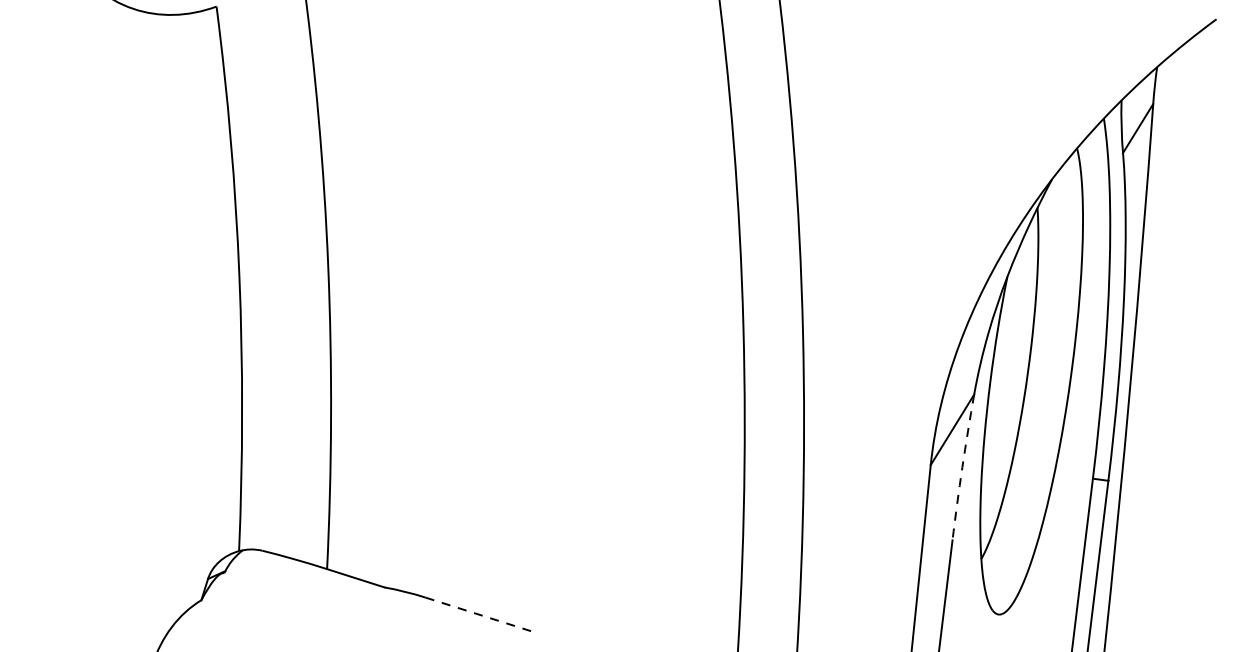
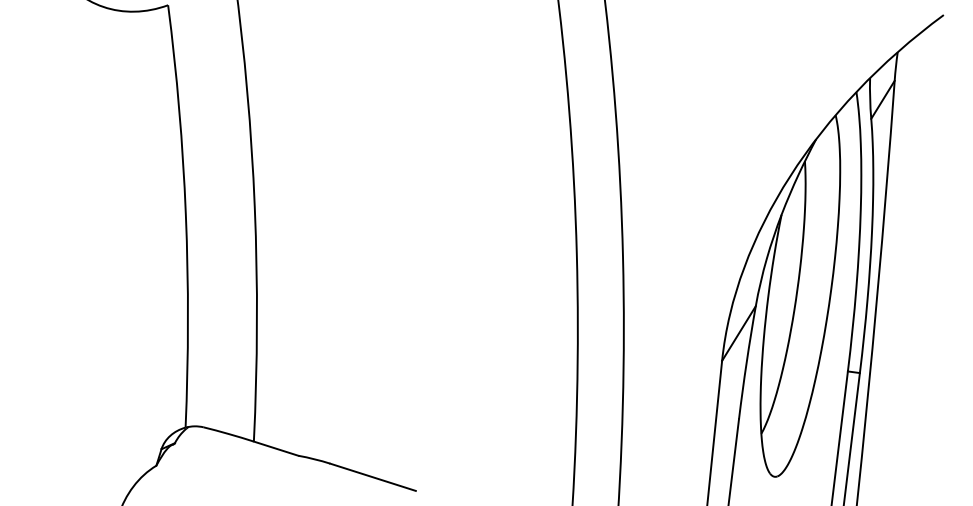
arc: (962, 467) -> (746, 362), dashed -> solid
line: (481, 615) -> (373, 477), dashed -> solid

